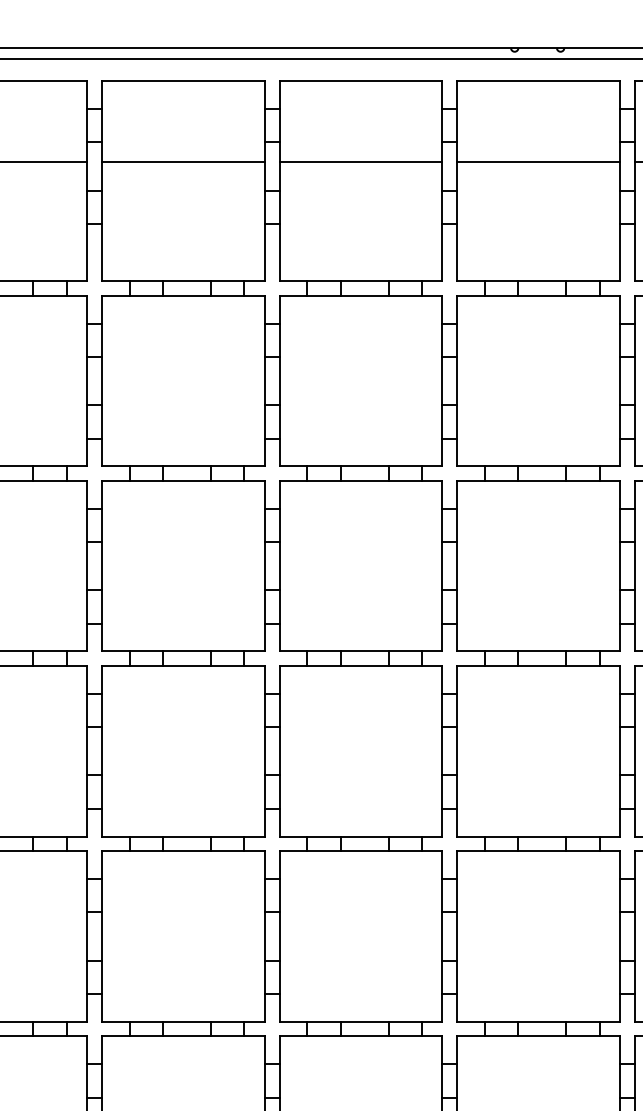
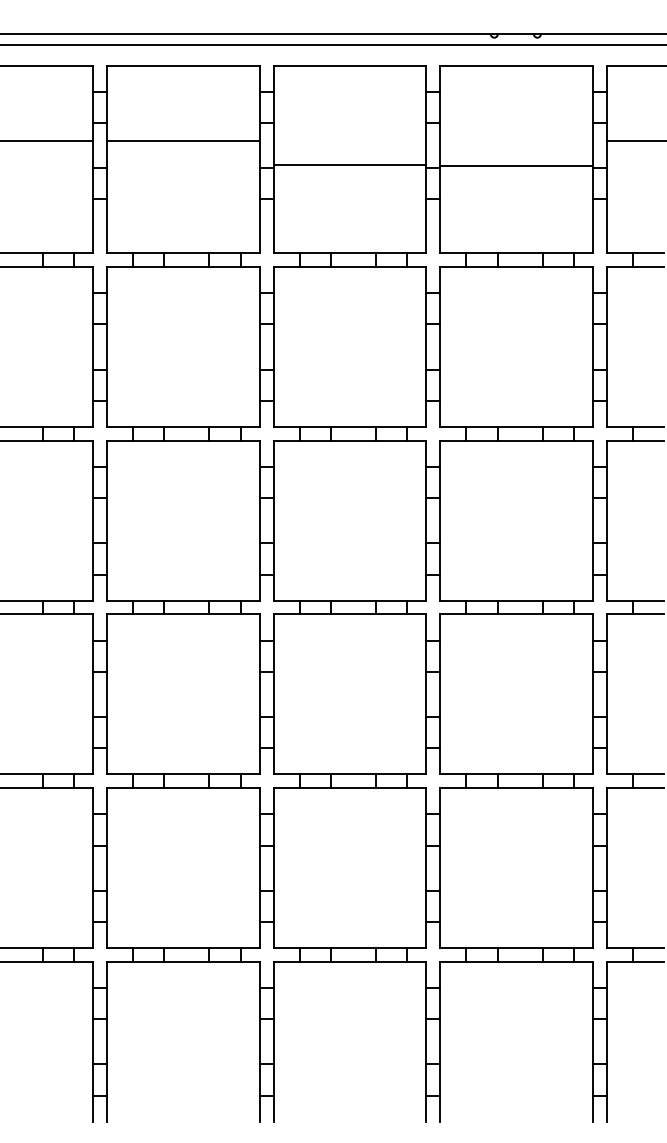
line: (360, 162) -> (349, 165), moved
line: (538, 162) -> (516, 166), moved

